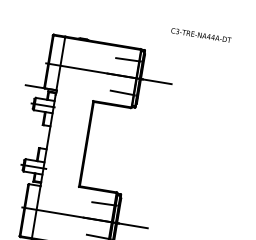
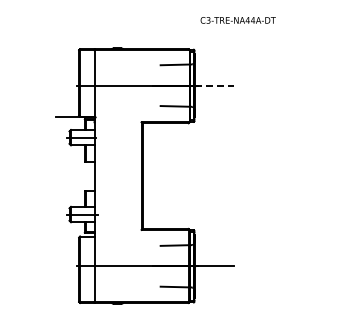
text: (200, 35) -> (237, 20), moved
line: (157, 81) -> (215, 85), solid -> dashed

